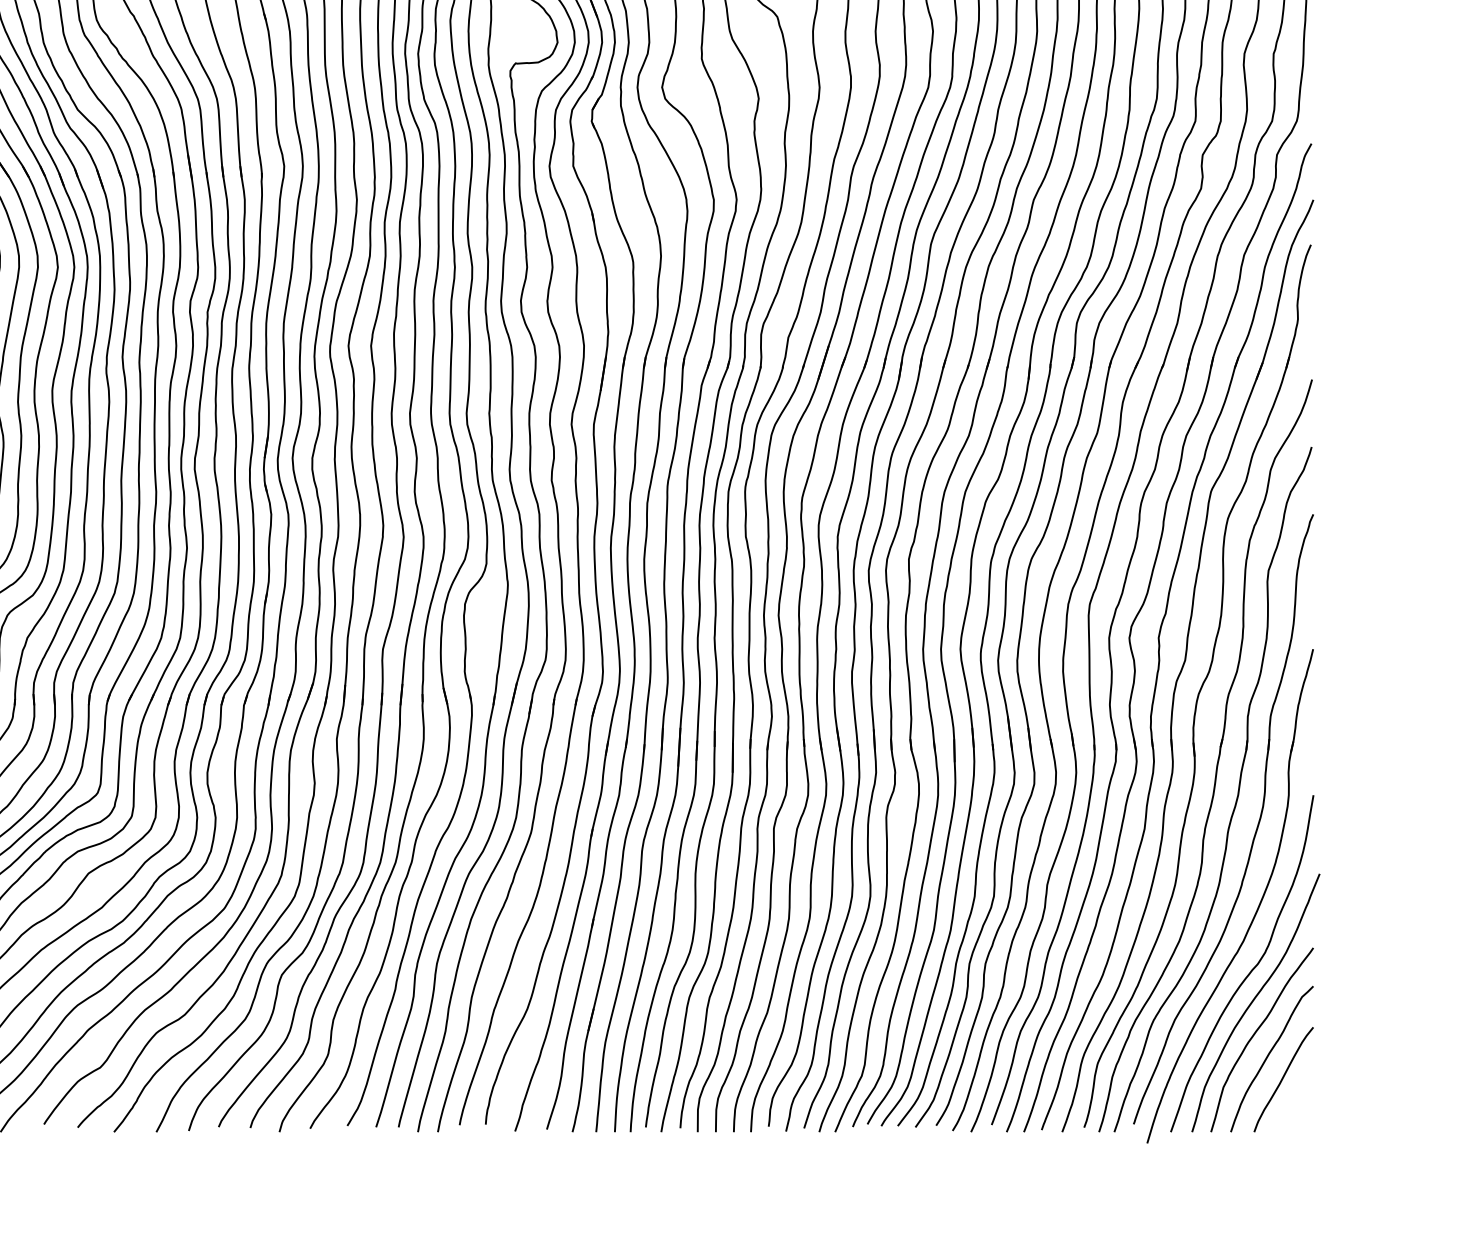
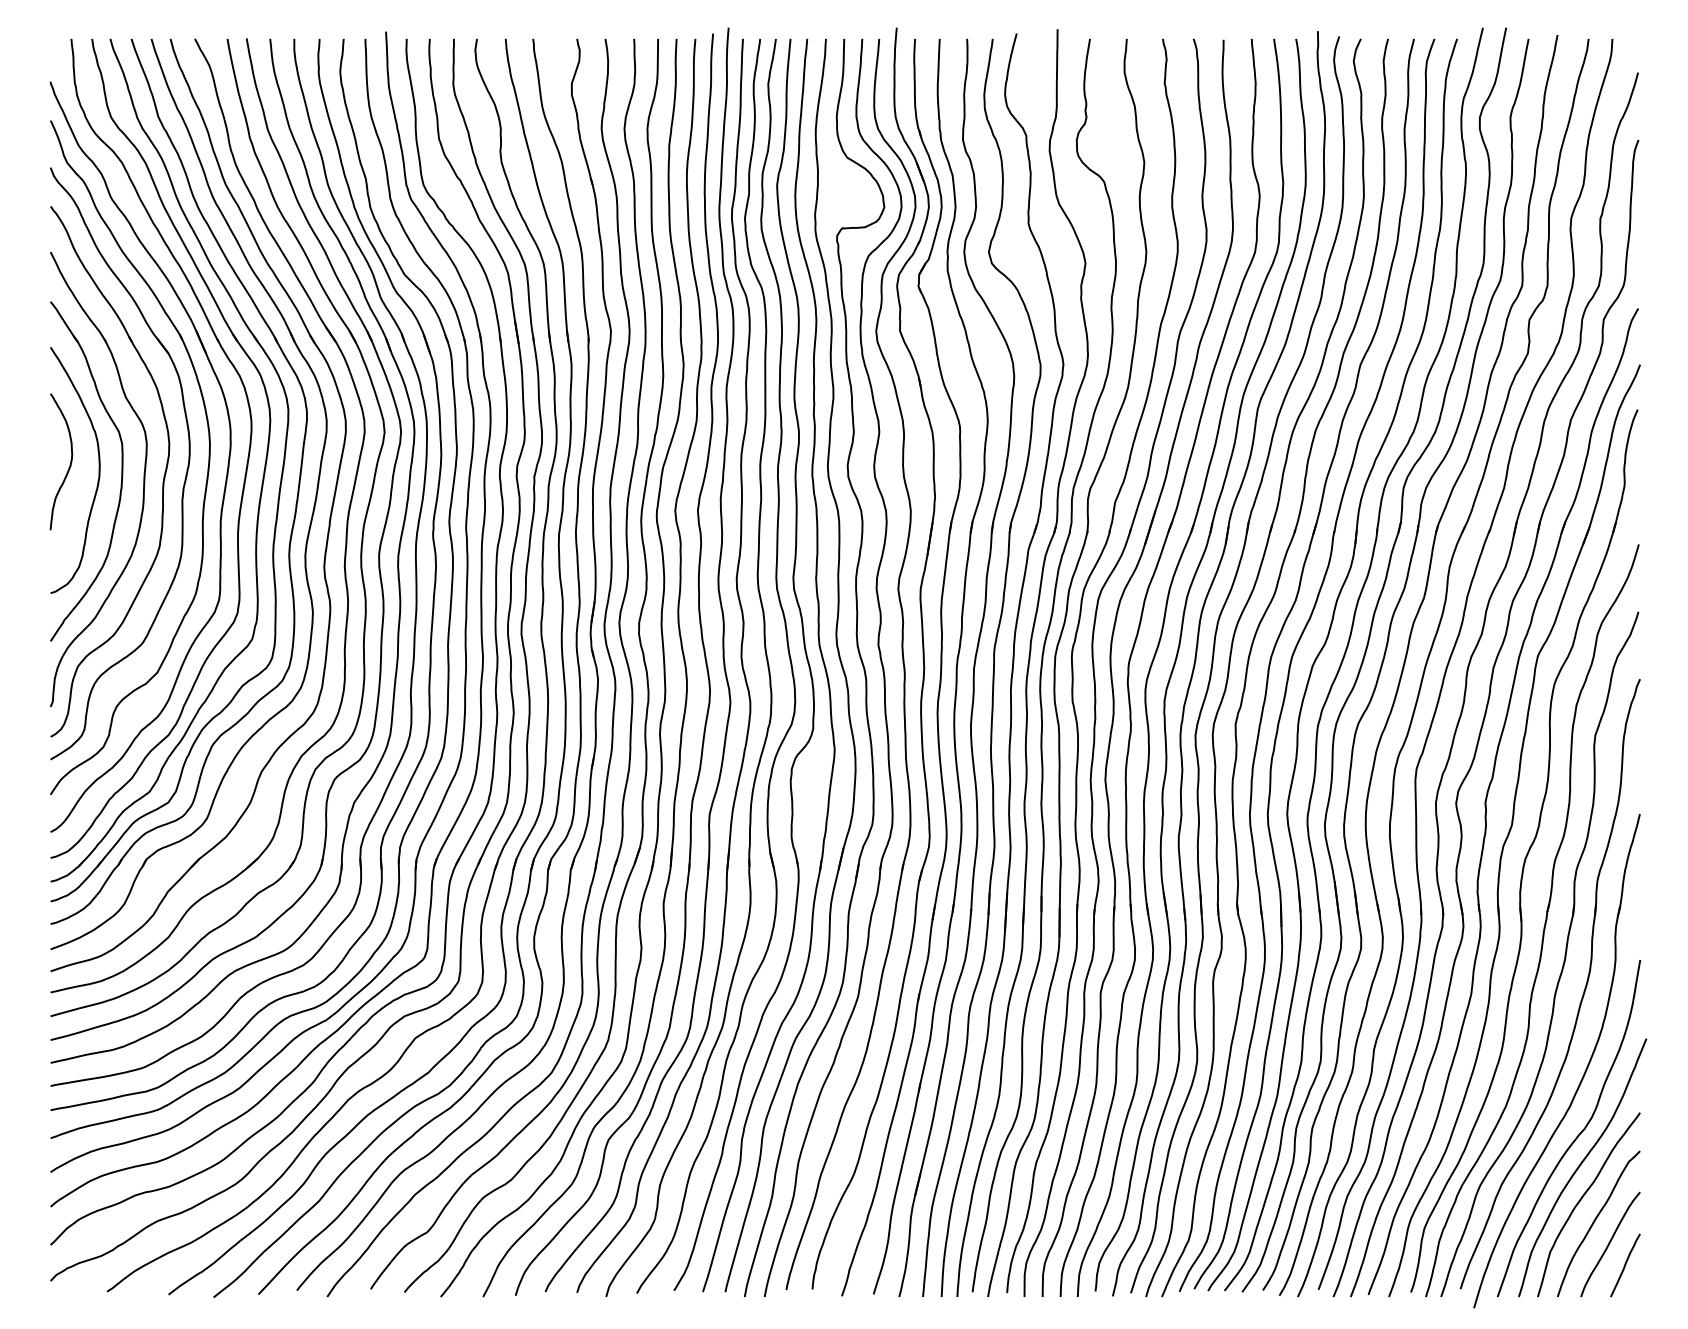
line: (1298, 1100) -> (1625, 1265), added

